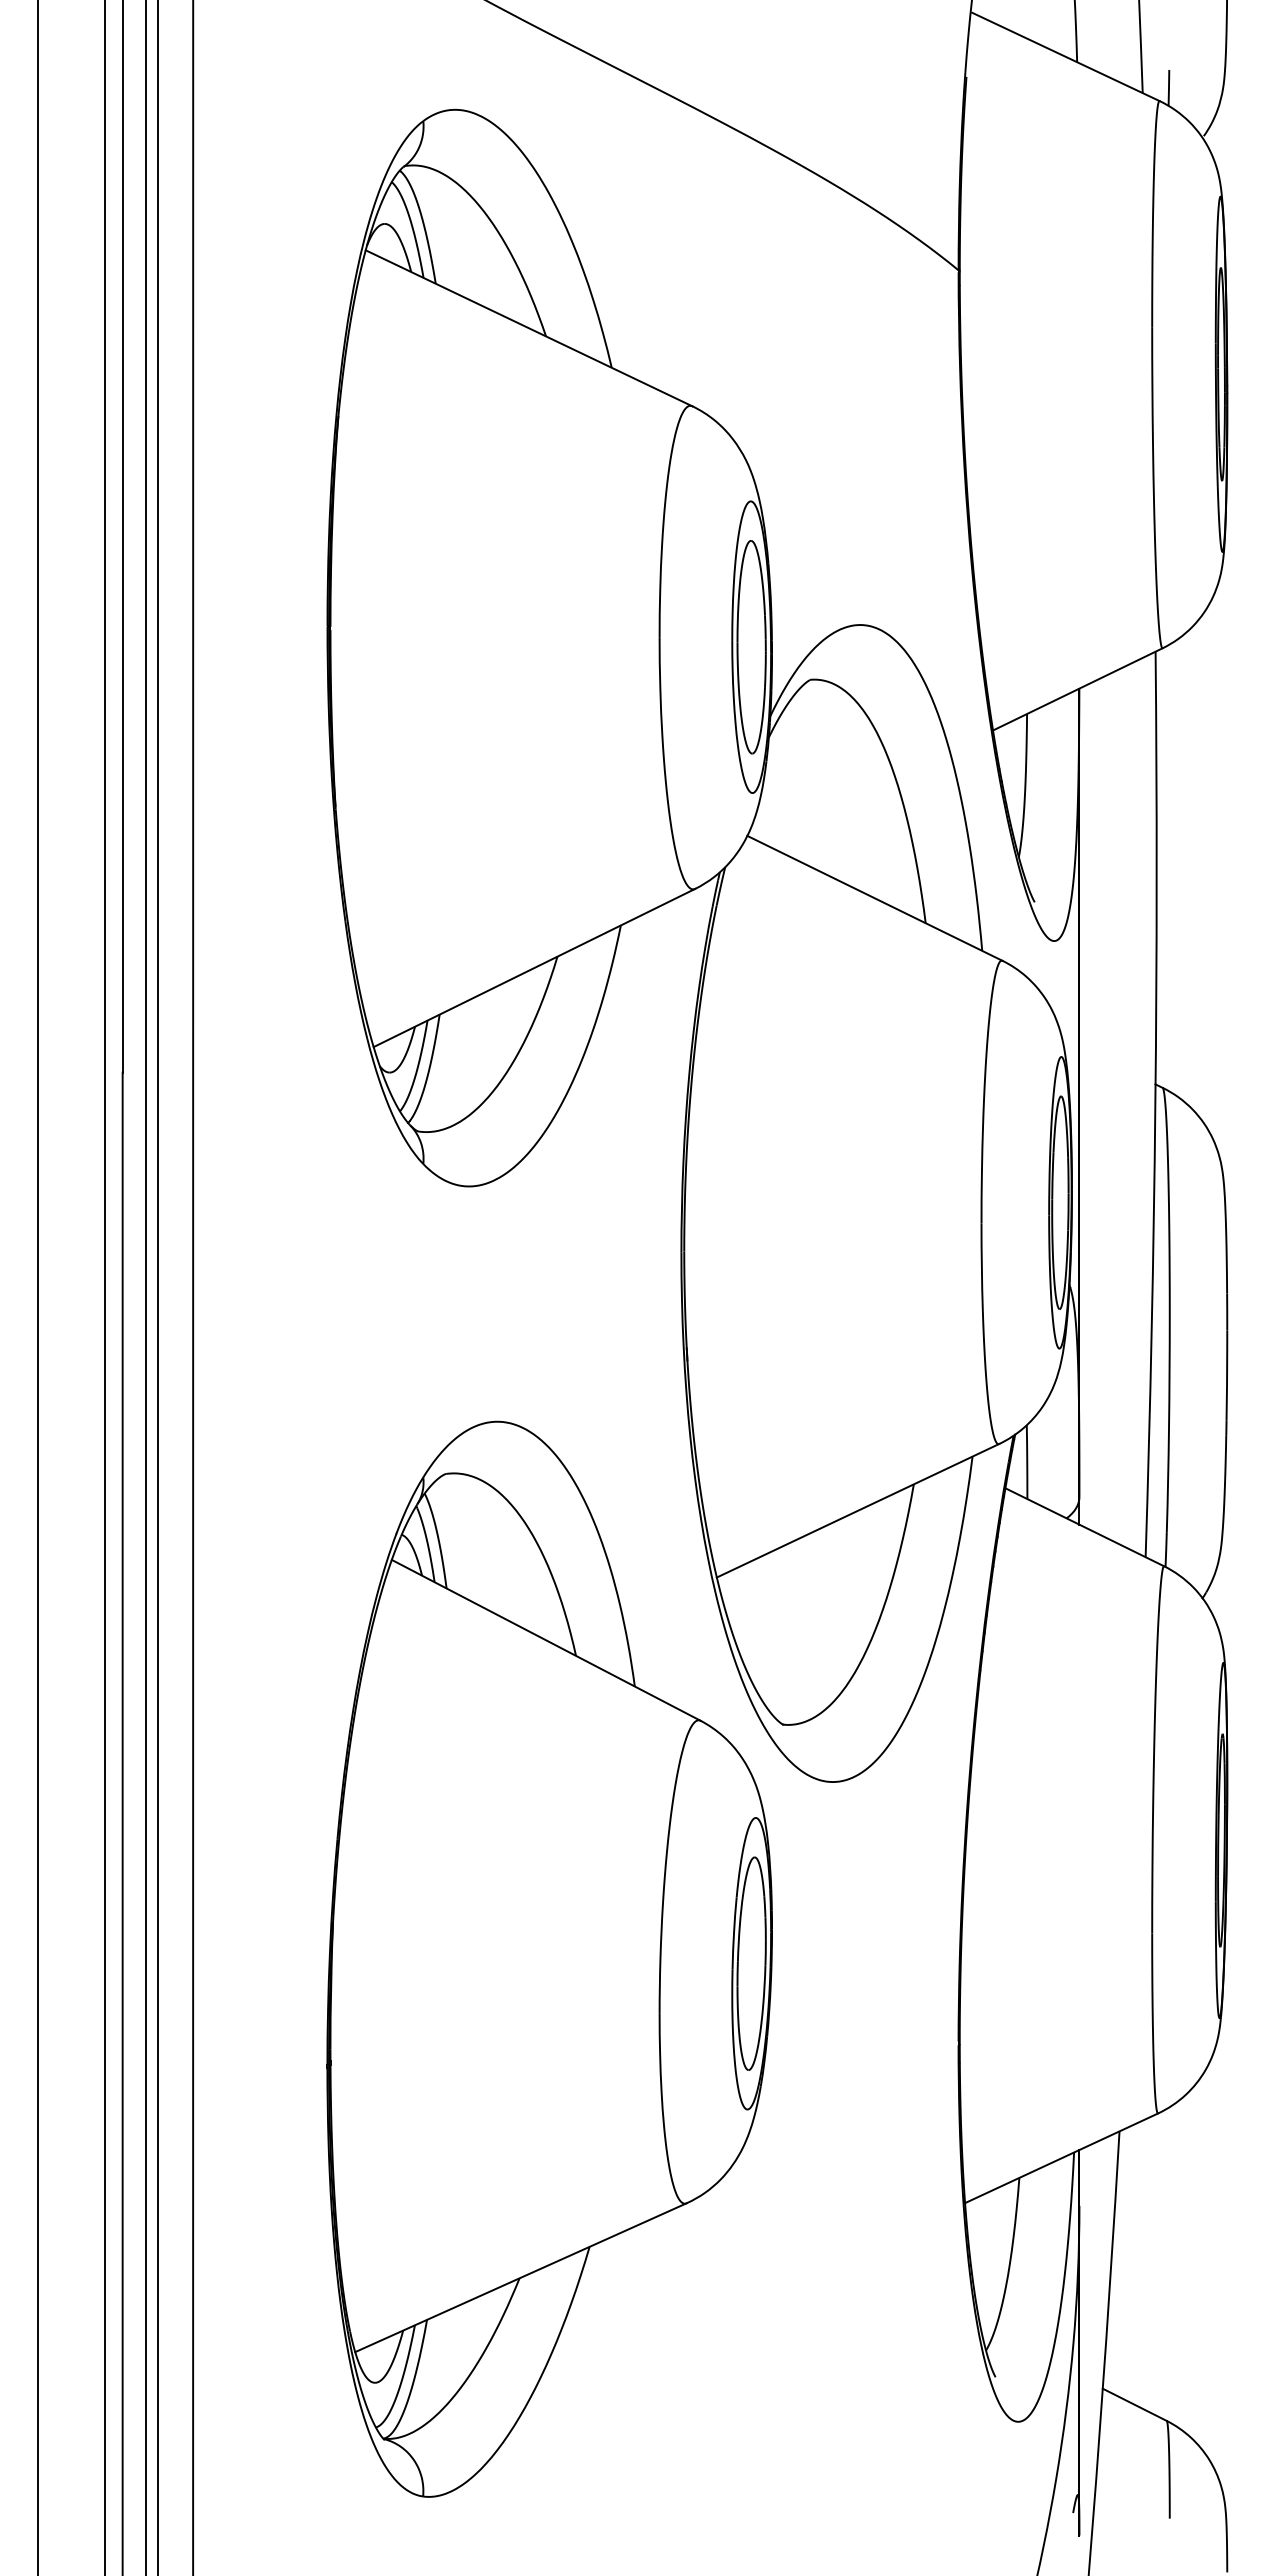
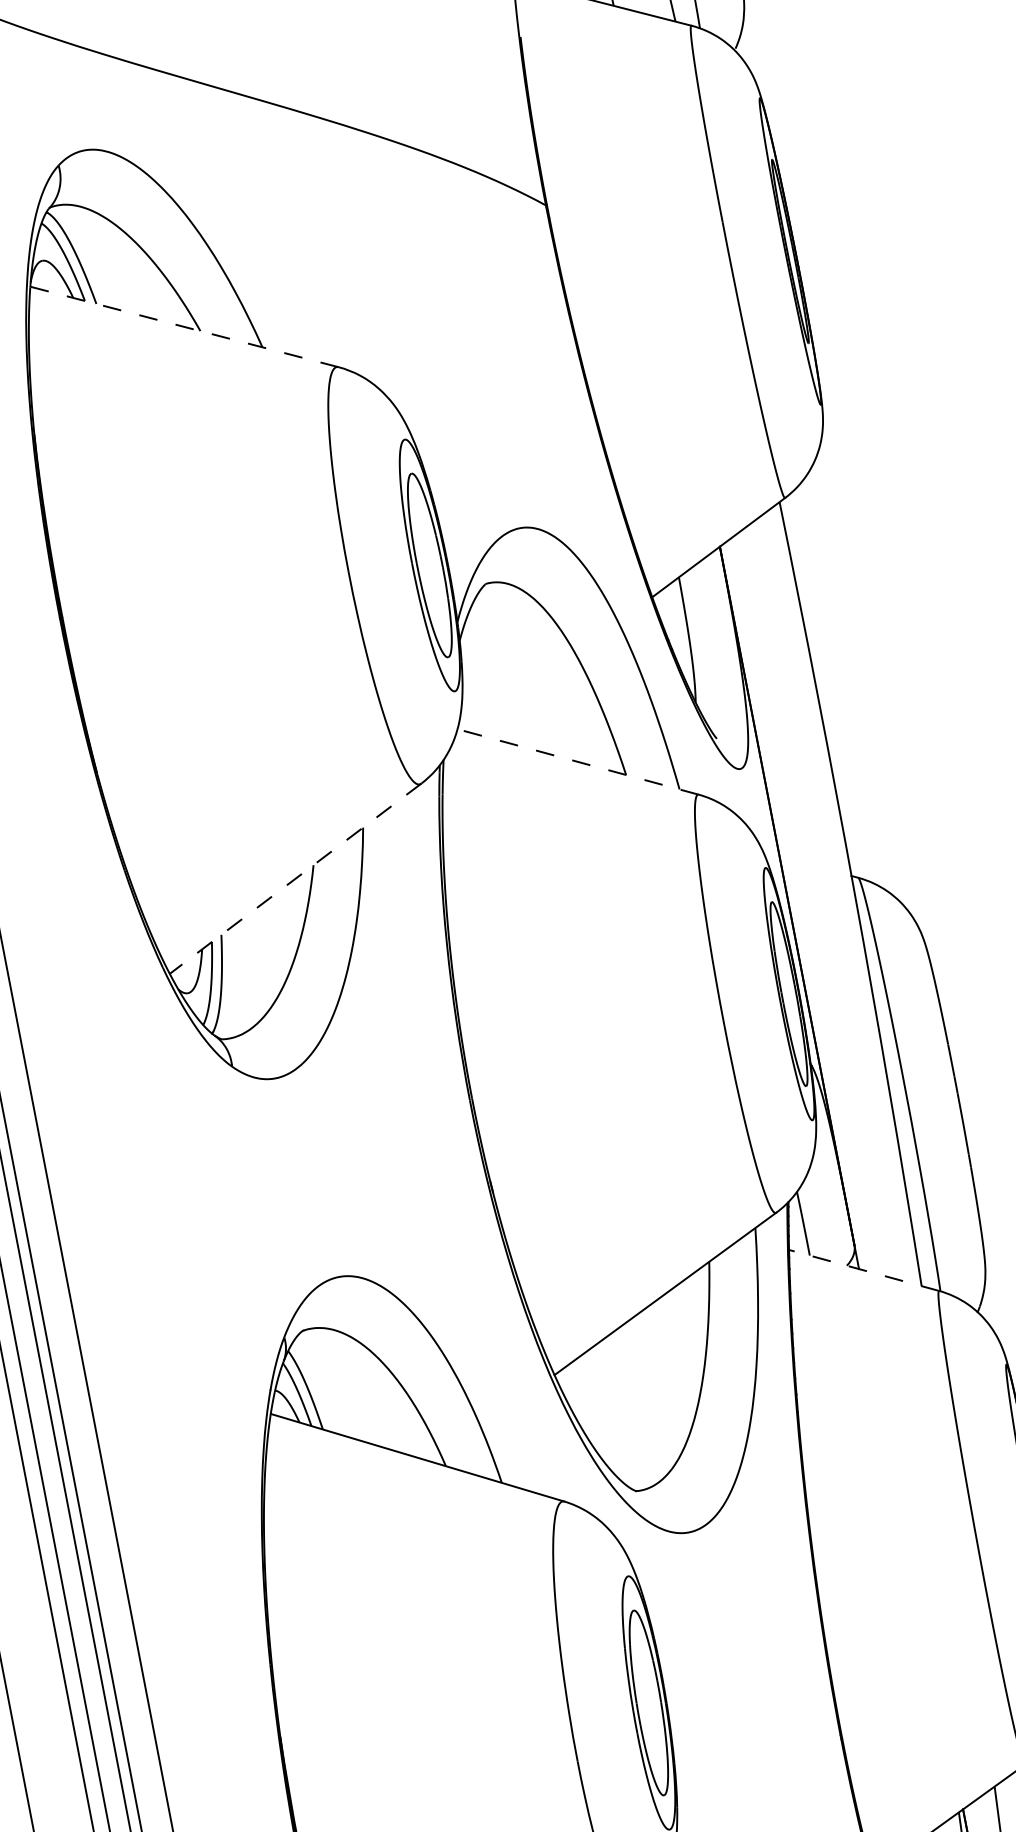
line: (528, 328) -> (183, 327), solid -> dashed
line: (874, 898) -> (577, 762), solid -> dashed
line: (534, 968) -> (295, 879), solid -> dashed
line: (1084, 1527) -> (863, 1270), solid -> dashed

